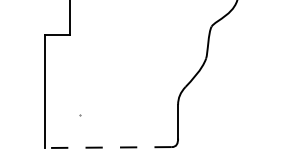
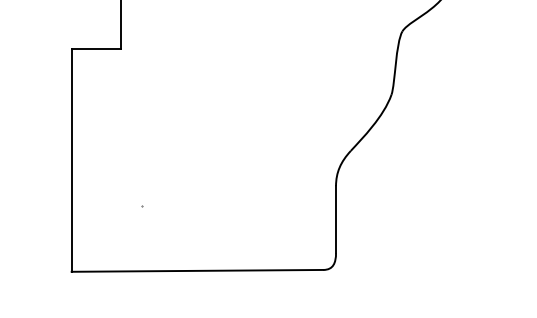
line: (108, 147) -> (198, 270), dashed -> solid

